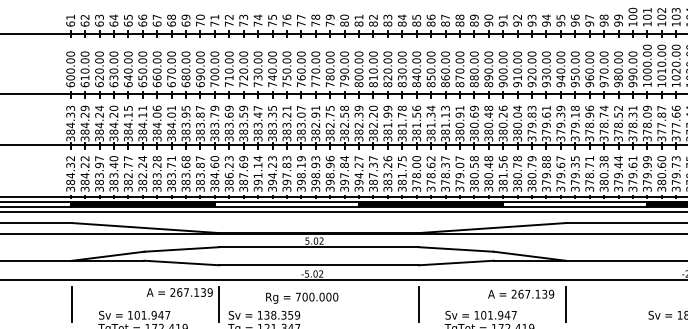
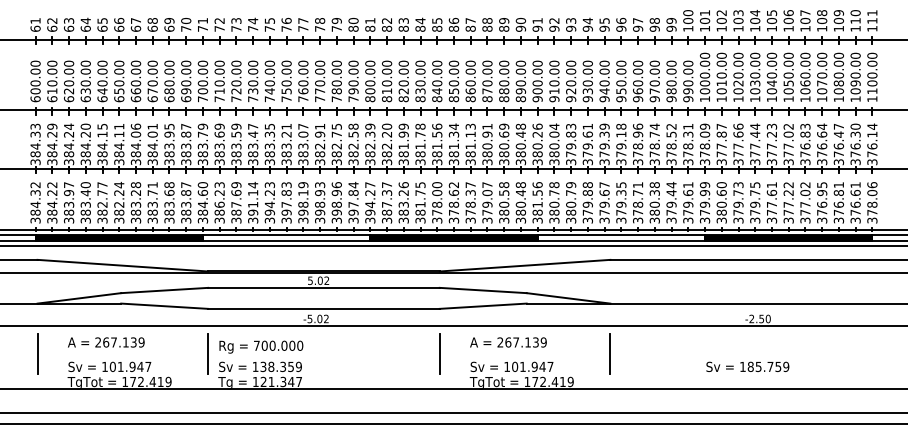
text: (179, 292) -> (106, 342), moved
text: (521, 294) -> (508, 342), moved
text: (302, 297) -> (261, 346), moved

